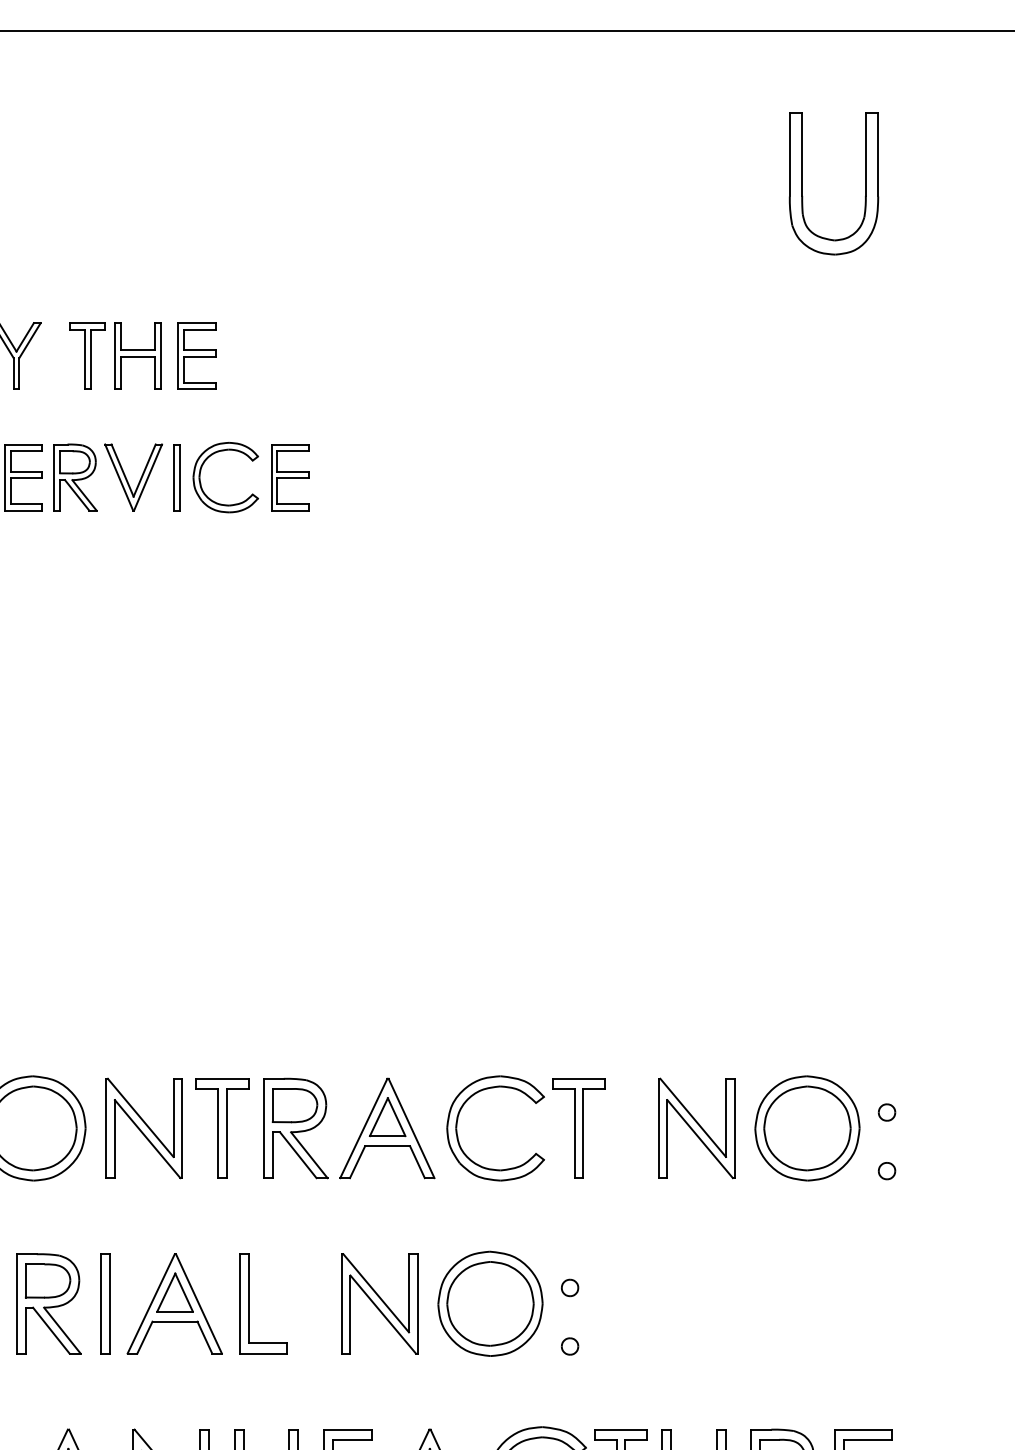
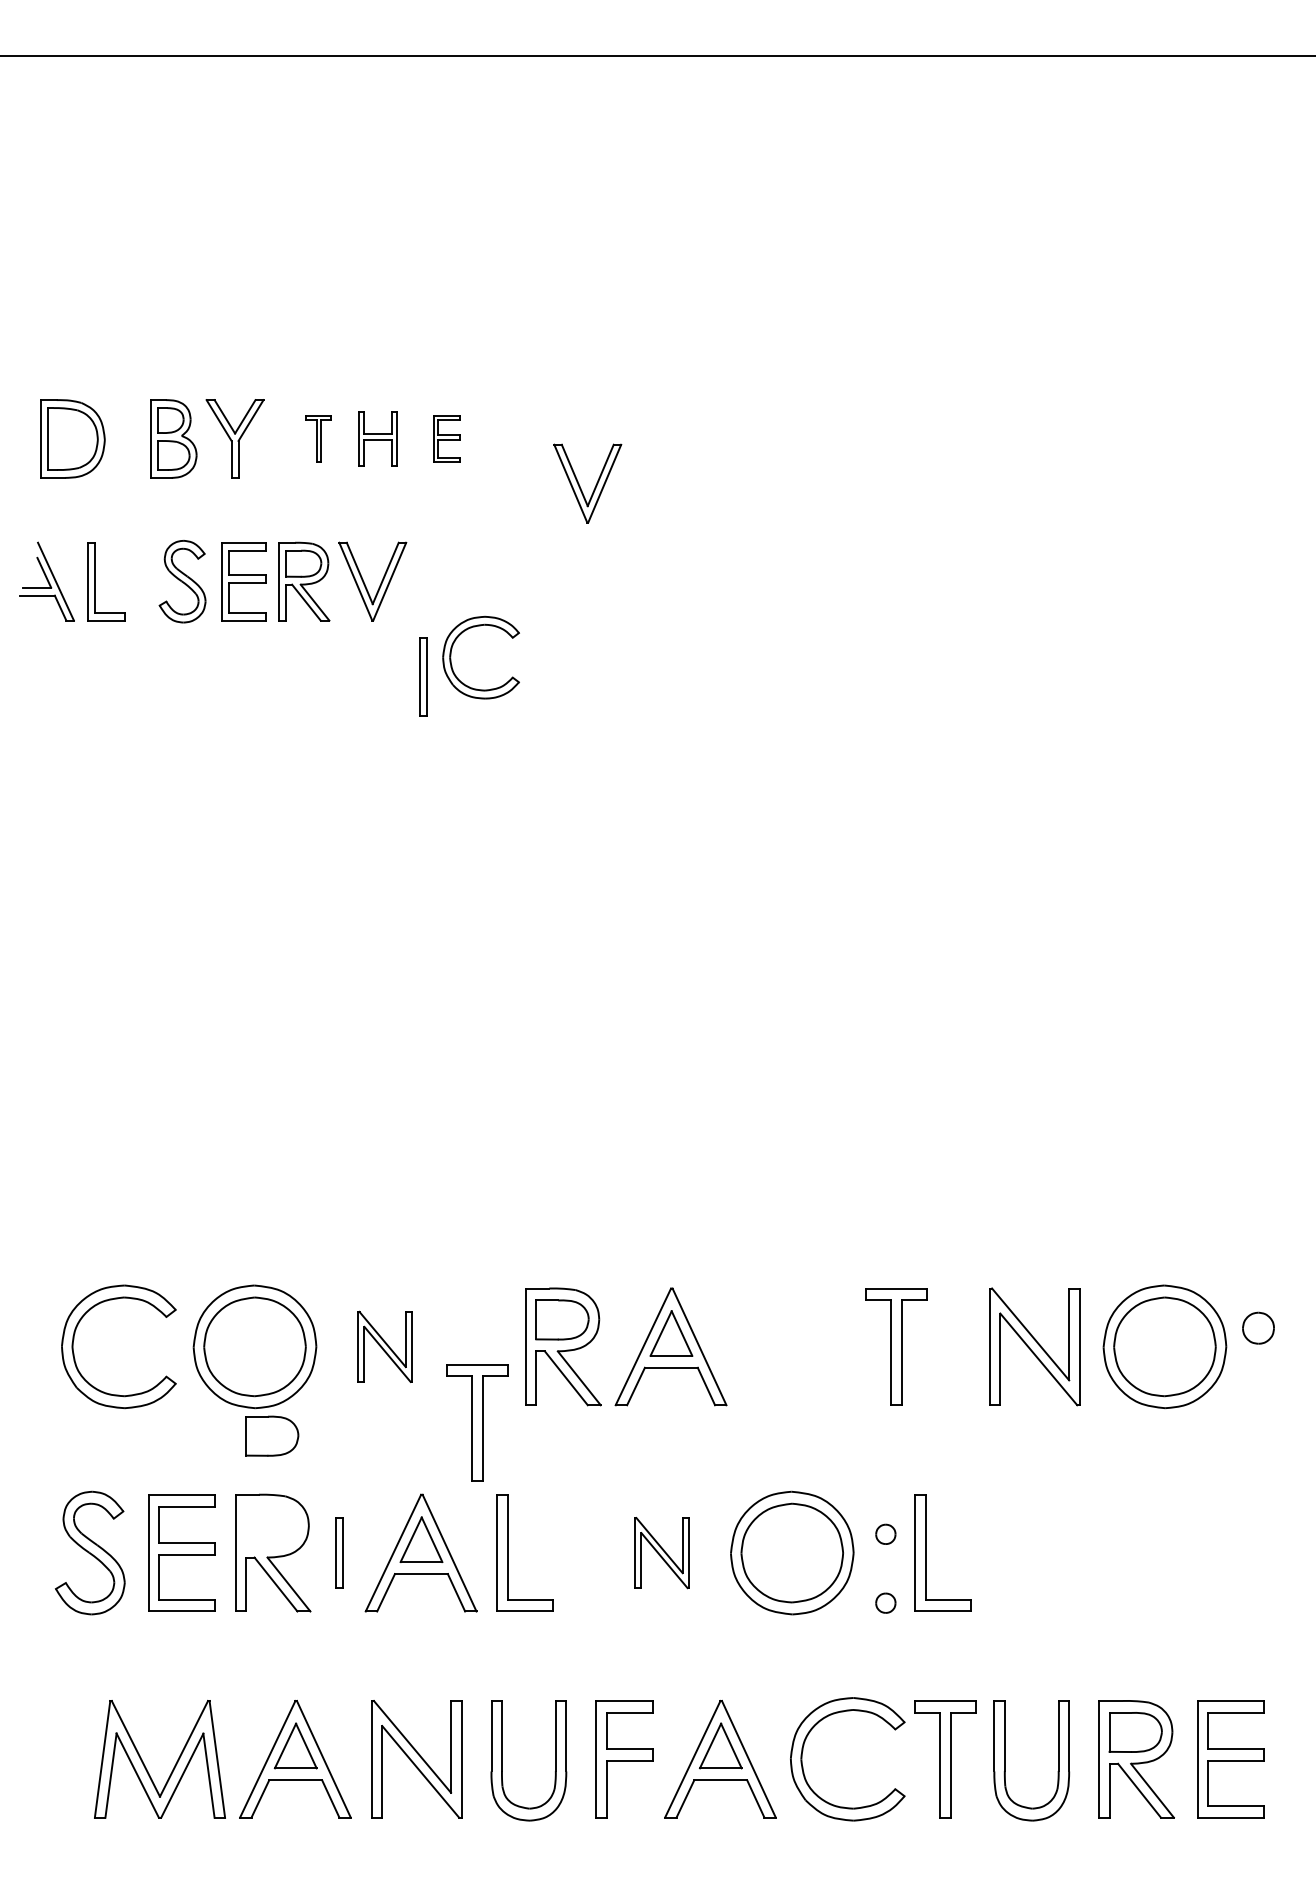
part: (802, 183) -> (1159, 236), removed
part: (87, 355) -> (318, 438), size x0.6
part: (137, 355) -> (377, 438), size x0.7
part: (196, 355) -> (446, 438), size x0.6
part: (310, 395) -> (580, 485), added
part: (200, 476) -> (451, 656), moved
part: (176, 477) -> (423, 676), moved
part: (289, 477) -> (556, 581), removed
part: (887, 1111) -> (1258, 1327), size x1.6
part: (457, 1125) -> (753, 1343), removed
part: (143, 1128) -> (384, 1346), size x0.6
part: (222, 1128) -> (477, 1422), moved
part: (887, 1170) -> (1258, 1396), removed
part: (48, 1280) -> (272, 1435), moved
part: (105, 1303) -> (339, 1552), size x0.6
part: (379, 1303) -> (661, 1552), size x0.6
part: (604, 1303) -> (926, 1552), added

